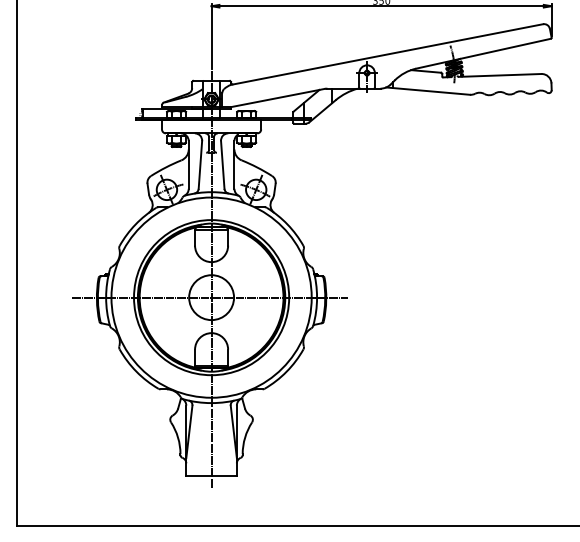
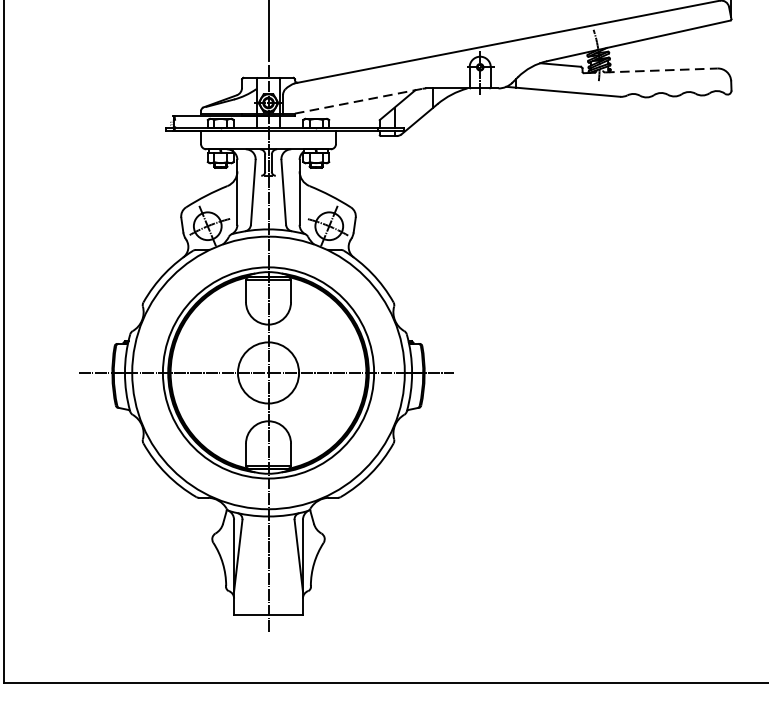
line: (500, 75) -> (661, 70), solid -> dashed
line: (277, 98) -> (358, 101), solid -> dashed

